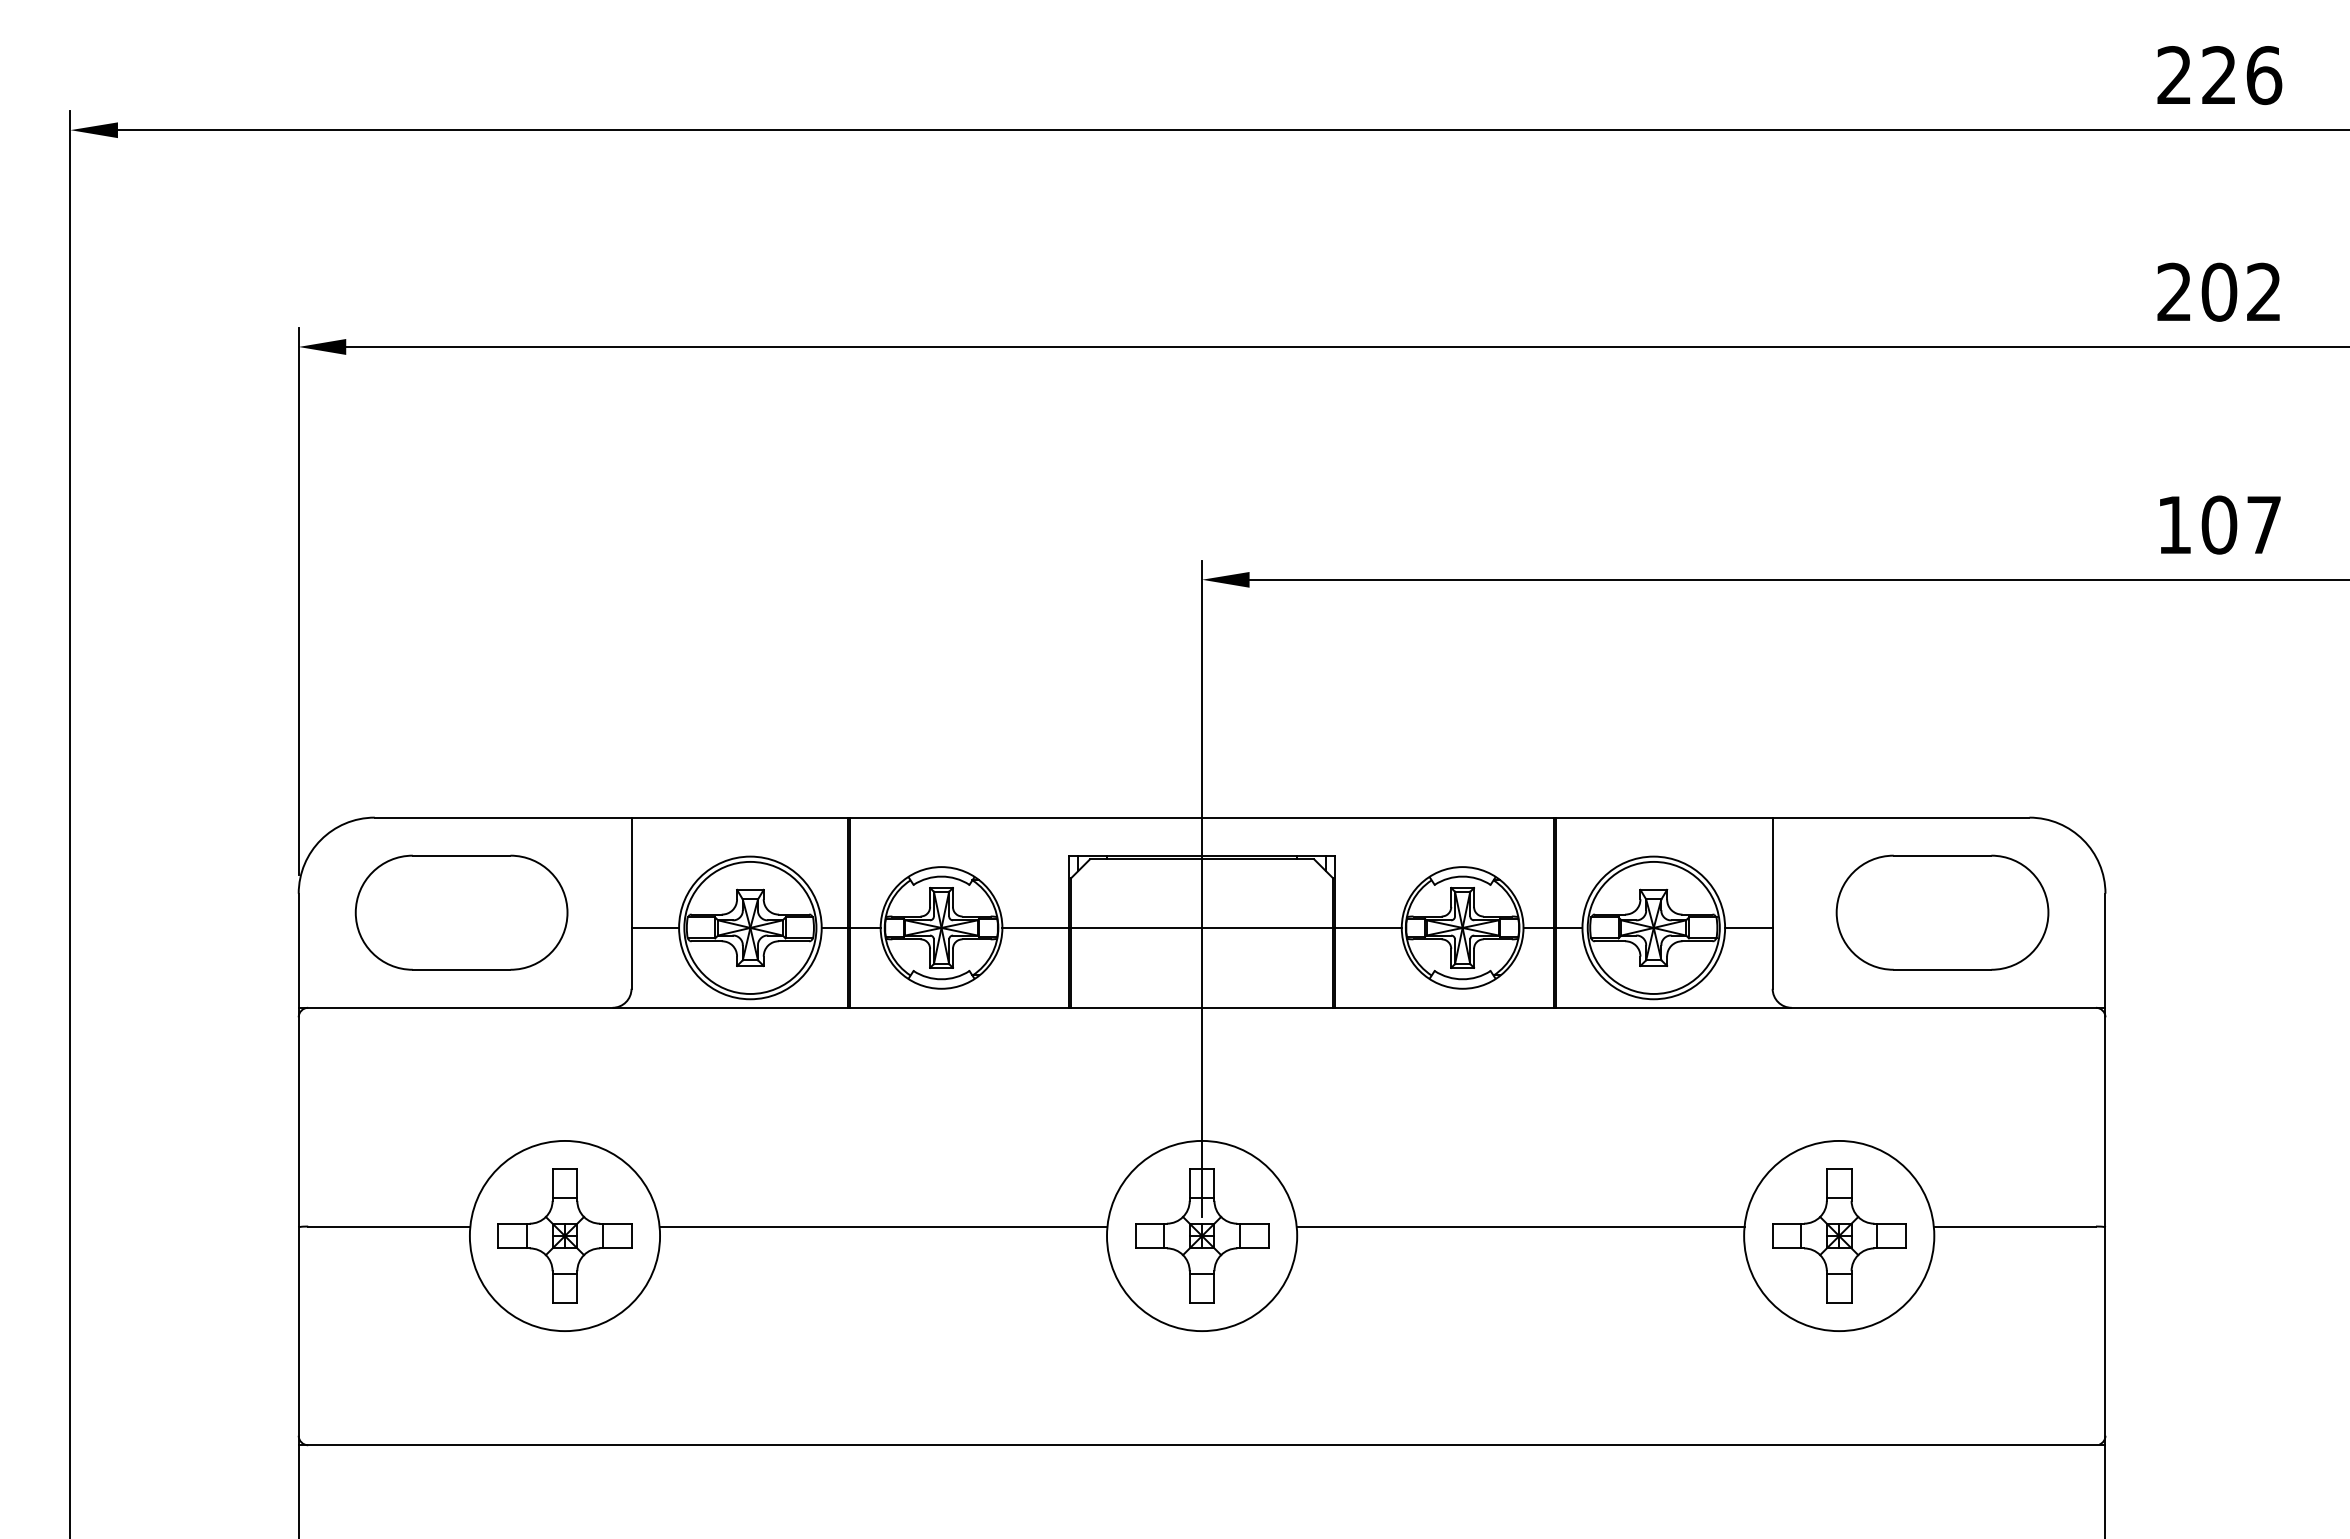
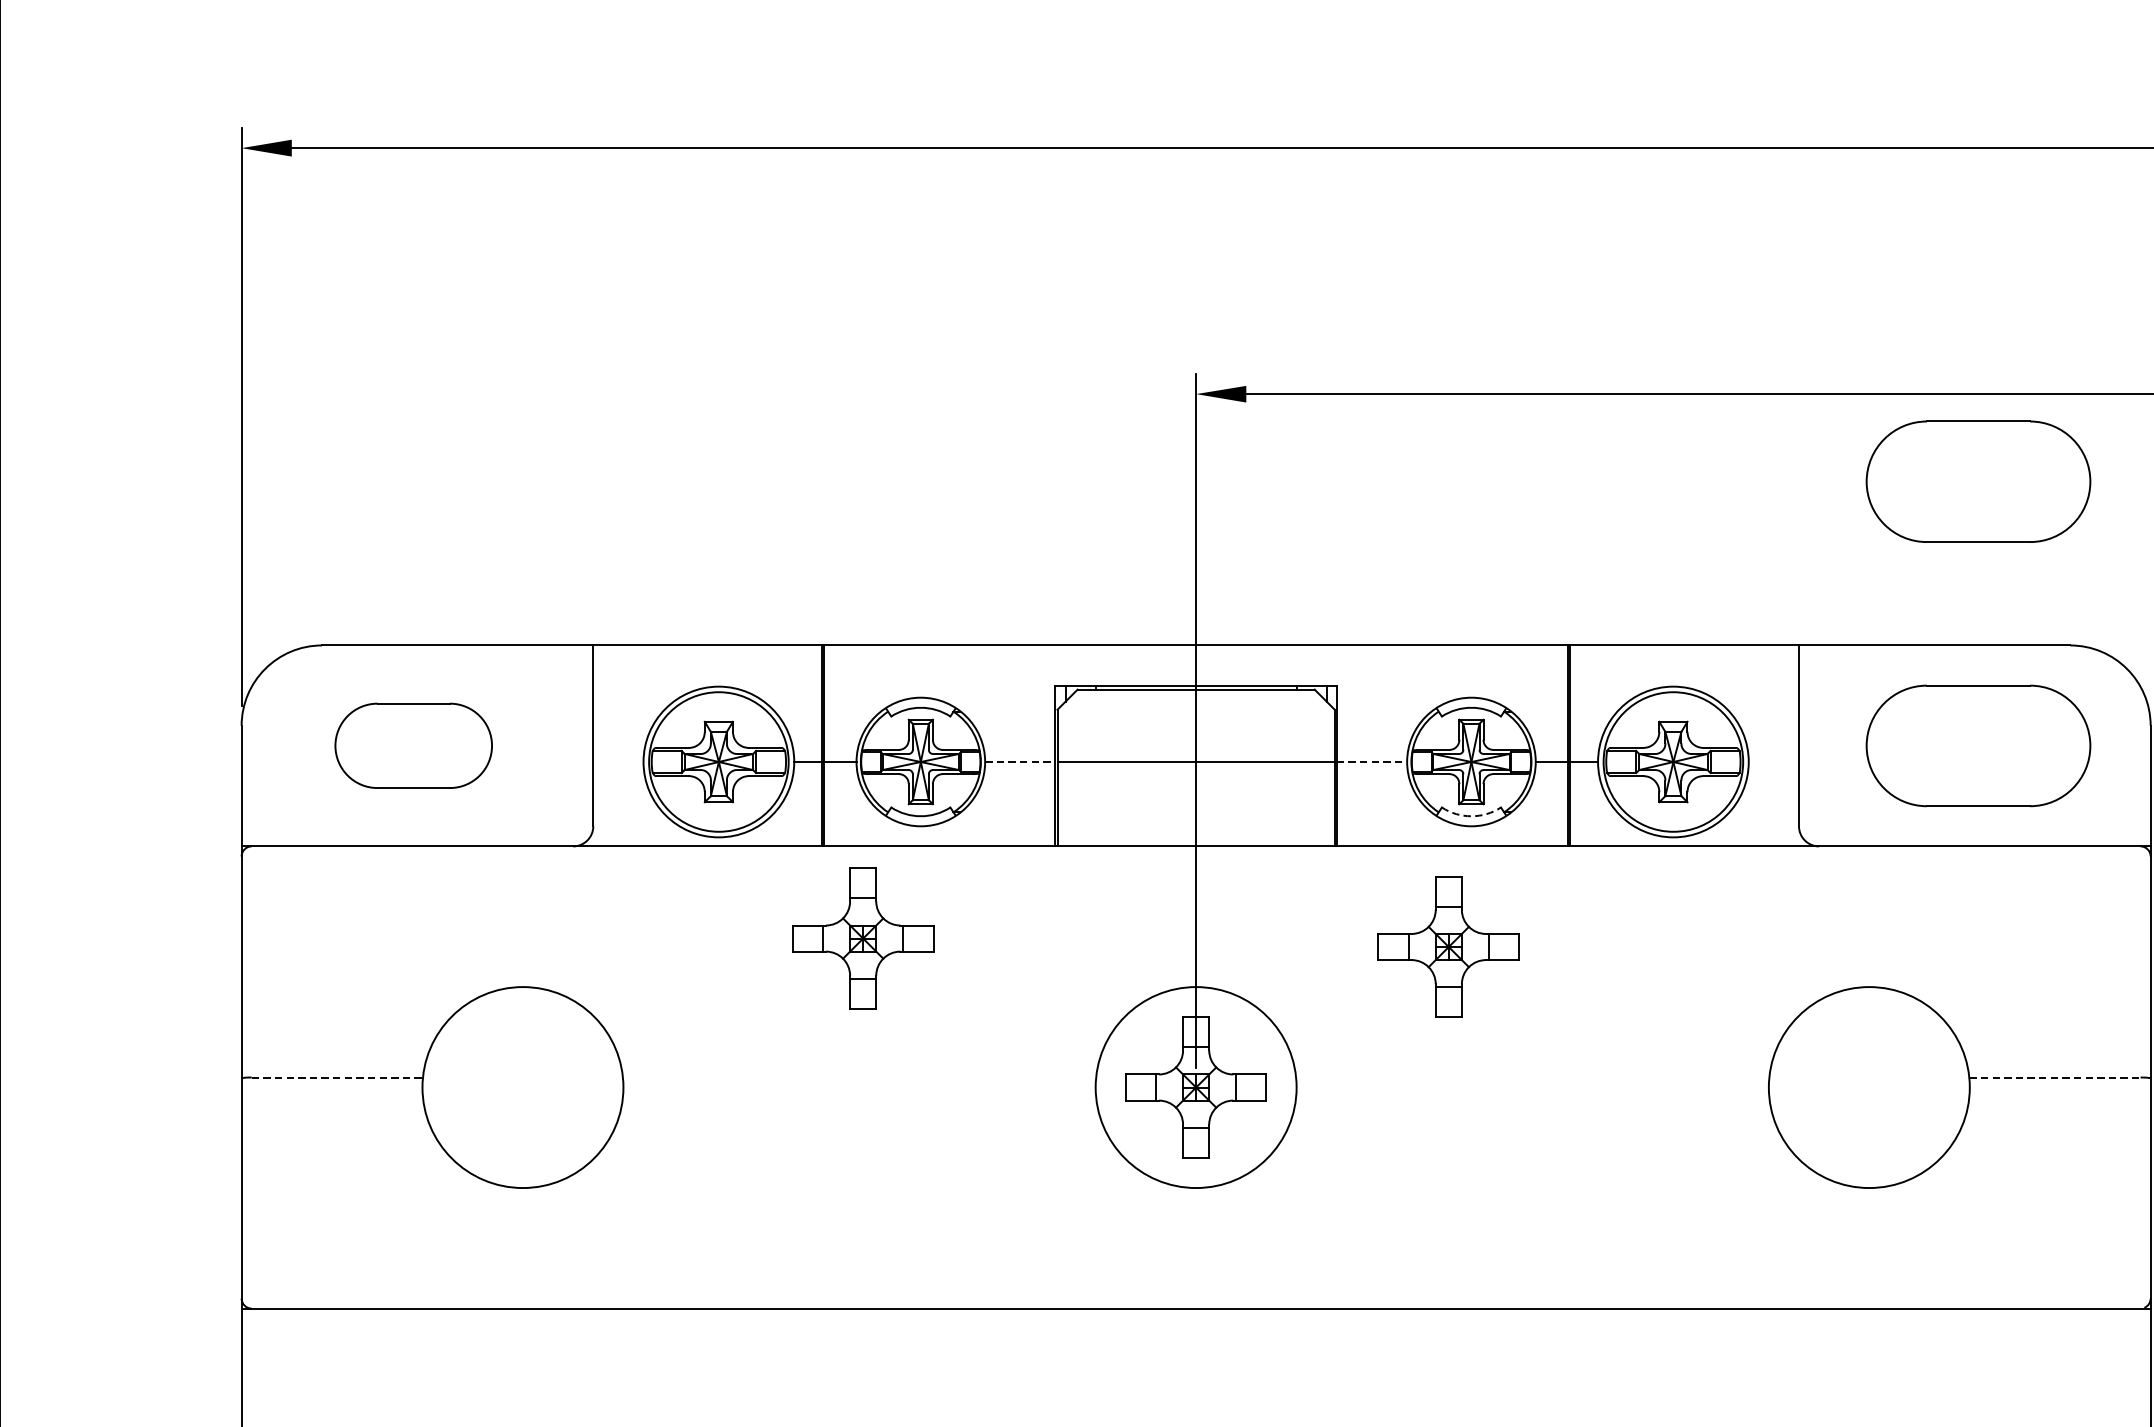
part: (1942, 662) -> (1978, 481), added
part: (461, 912) -> (413, 745), size x0.7
line: (655, 927) -> (618, 761), removed
line: (1036, 927) -> (1021, 761), solid -> dashed
line: (1369, 927) -> (1373, 761), solid -> dashed
line: (1748, 927) -> (1773, 761), removed
arc: (1462, 979) -> (1471, 816), solid -> dashed
line: (389, 1226) -> (337, 1077), solid -> dashed
line: (883, 1226) -> (859, 1077), removed
line: (1520, 1226) -> (1532, 1077), removed
line: (2015, 1226) -> (2055, 1077), solid -> dashed
part: (564, 1235) -> (862, 937), moved
part: (1839, 1235) -> (1449, 946), moved

